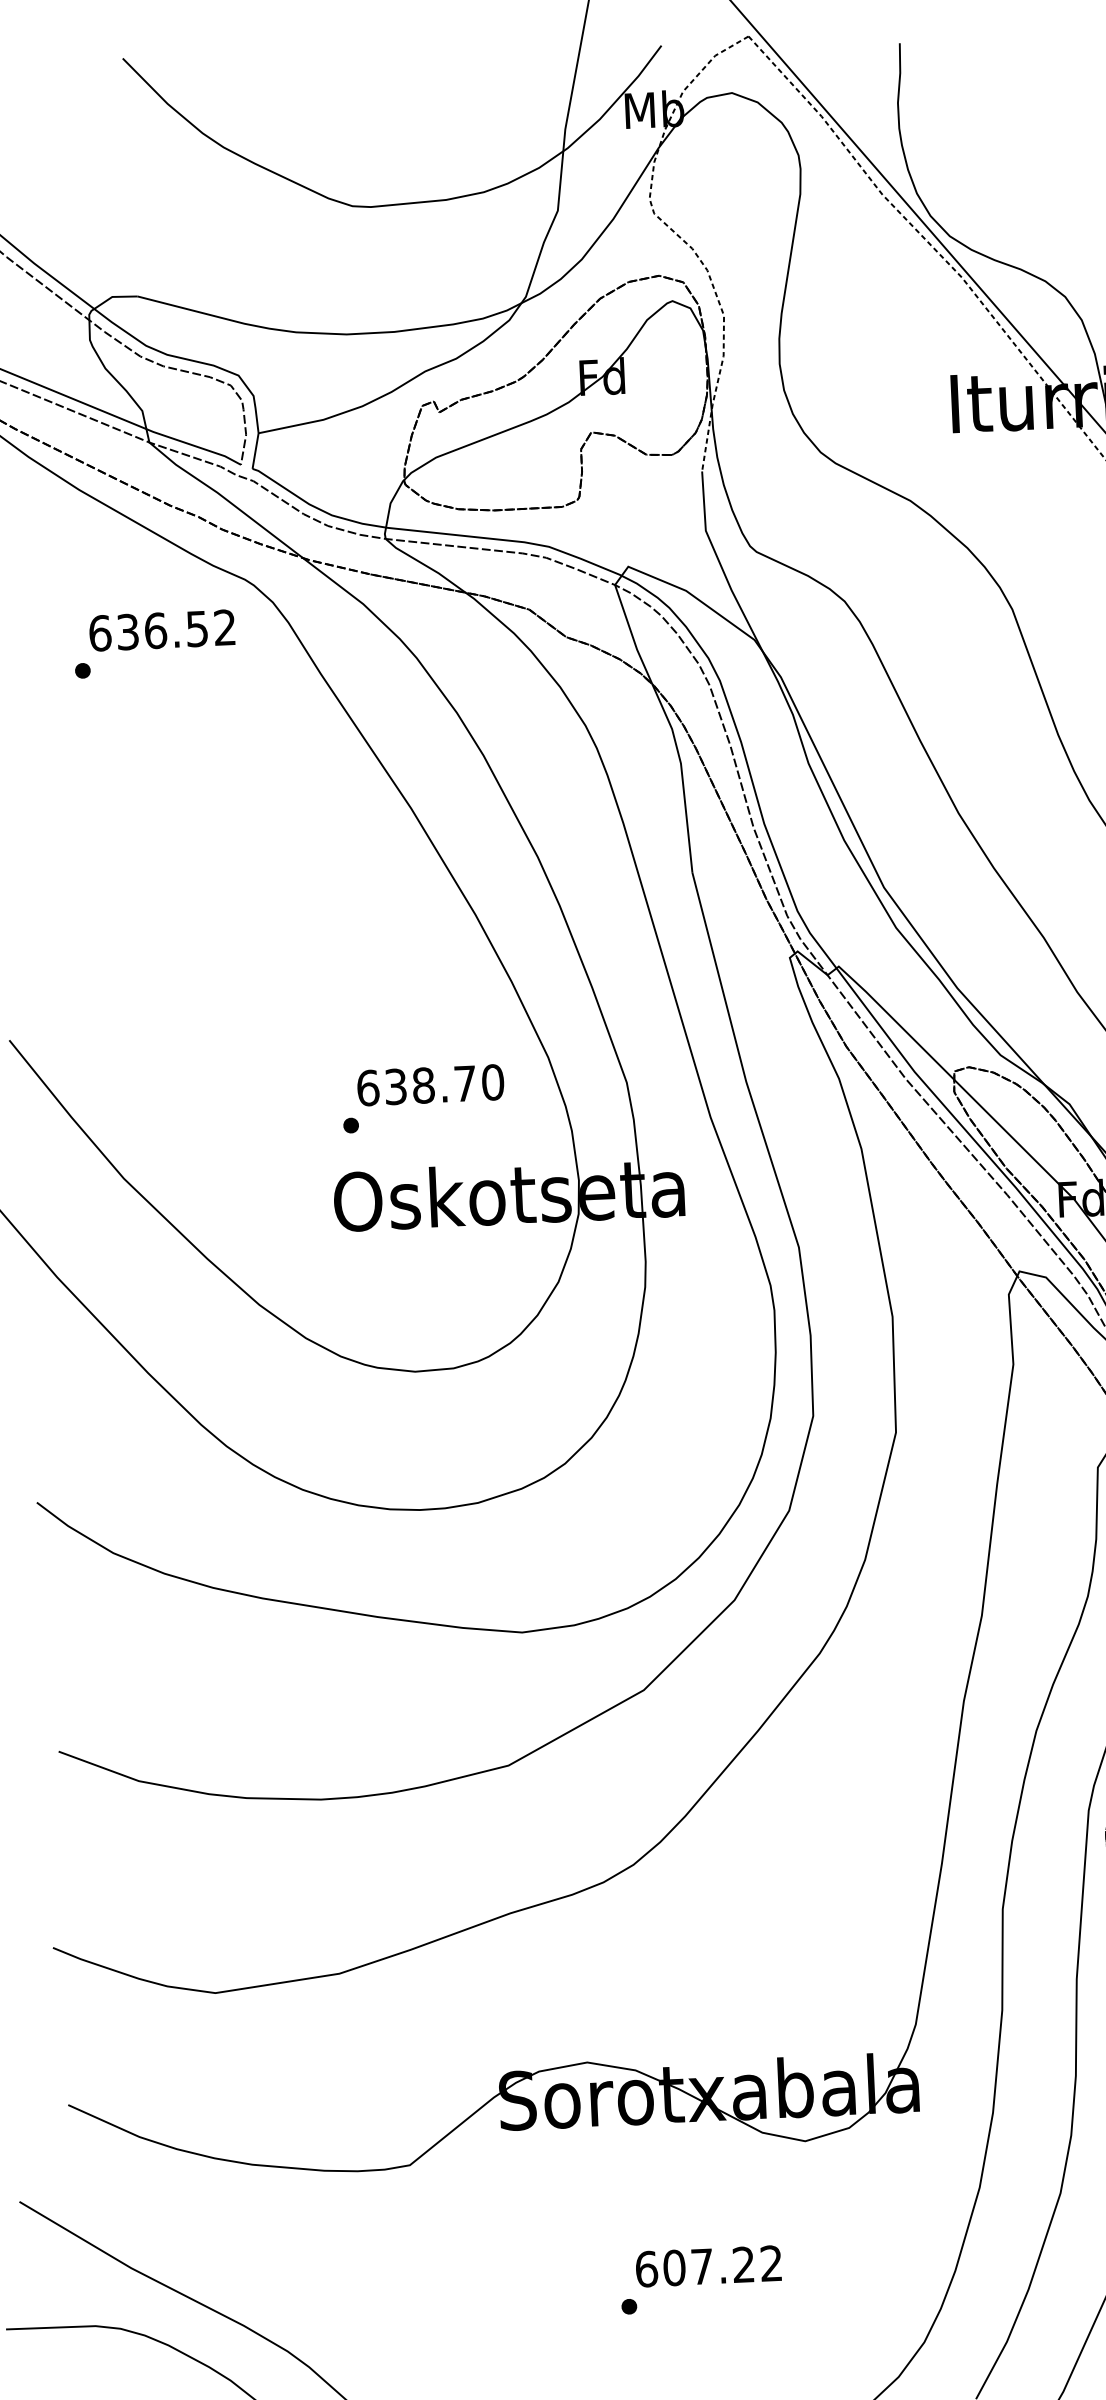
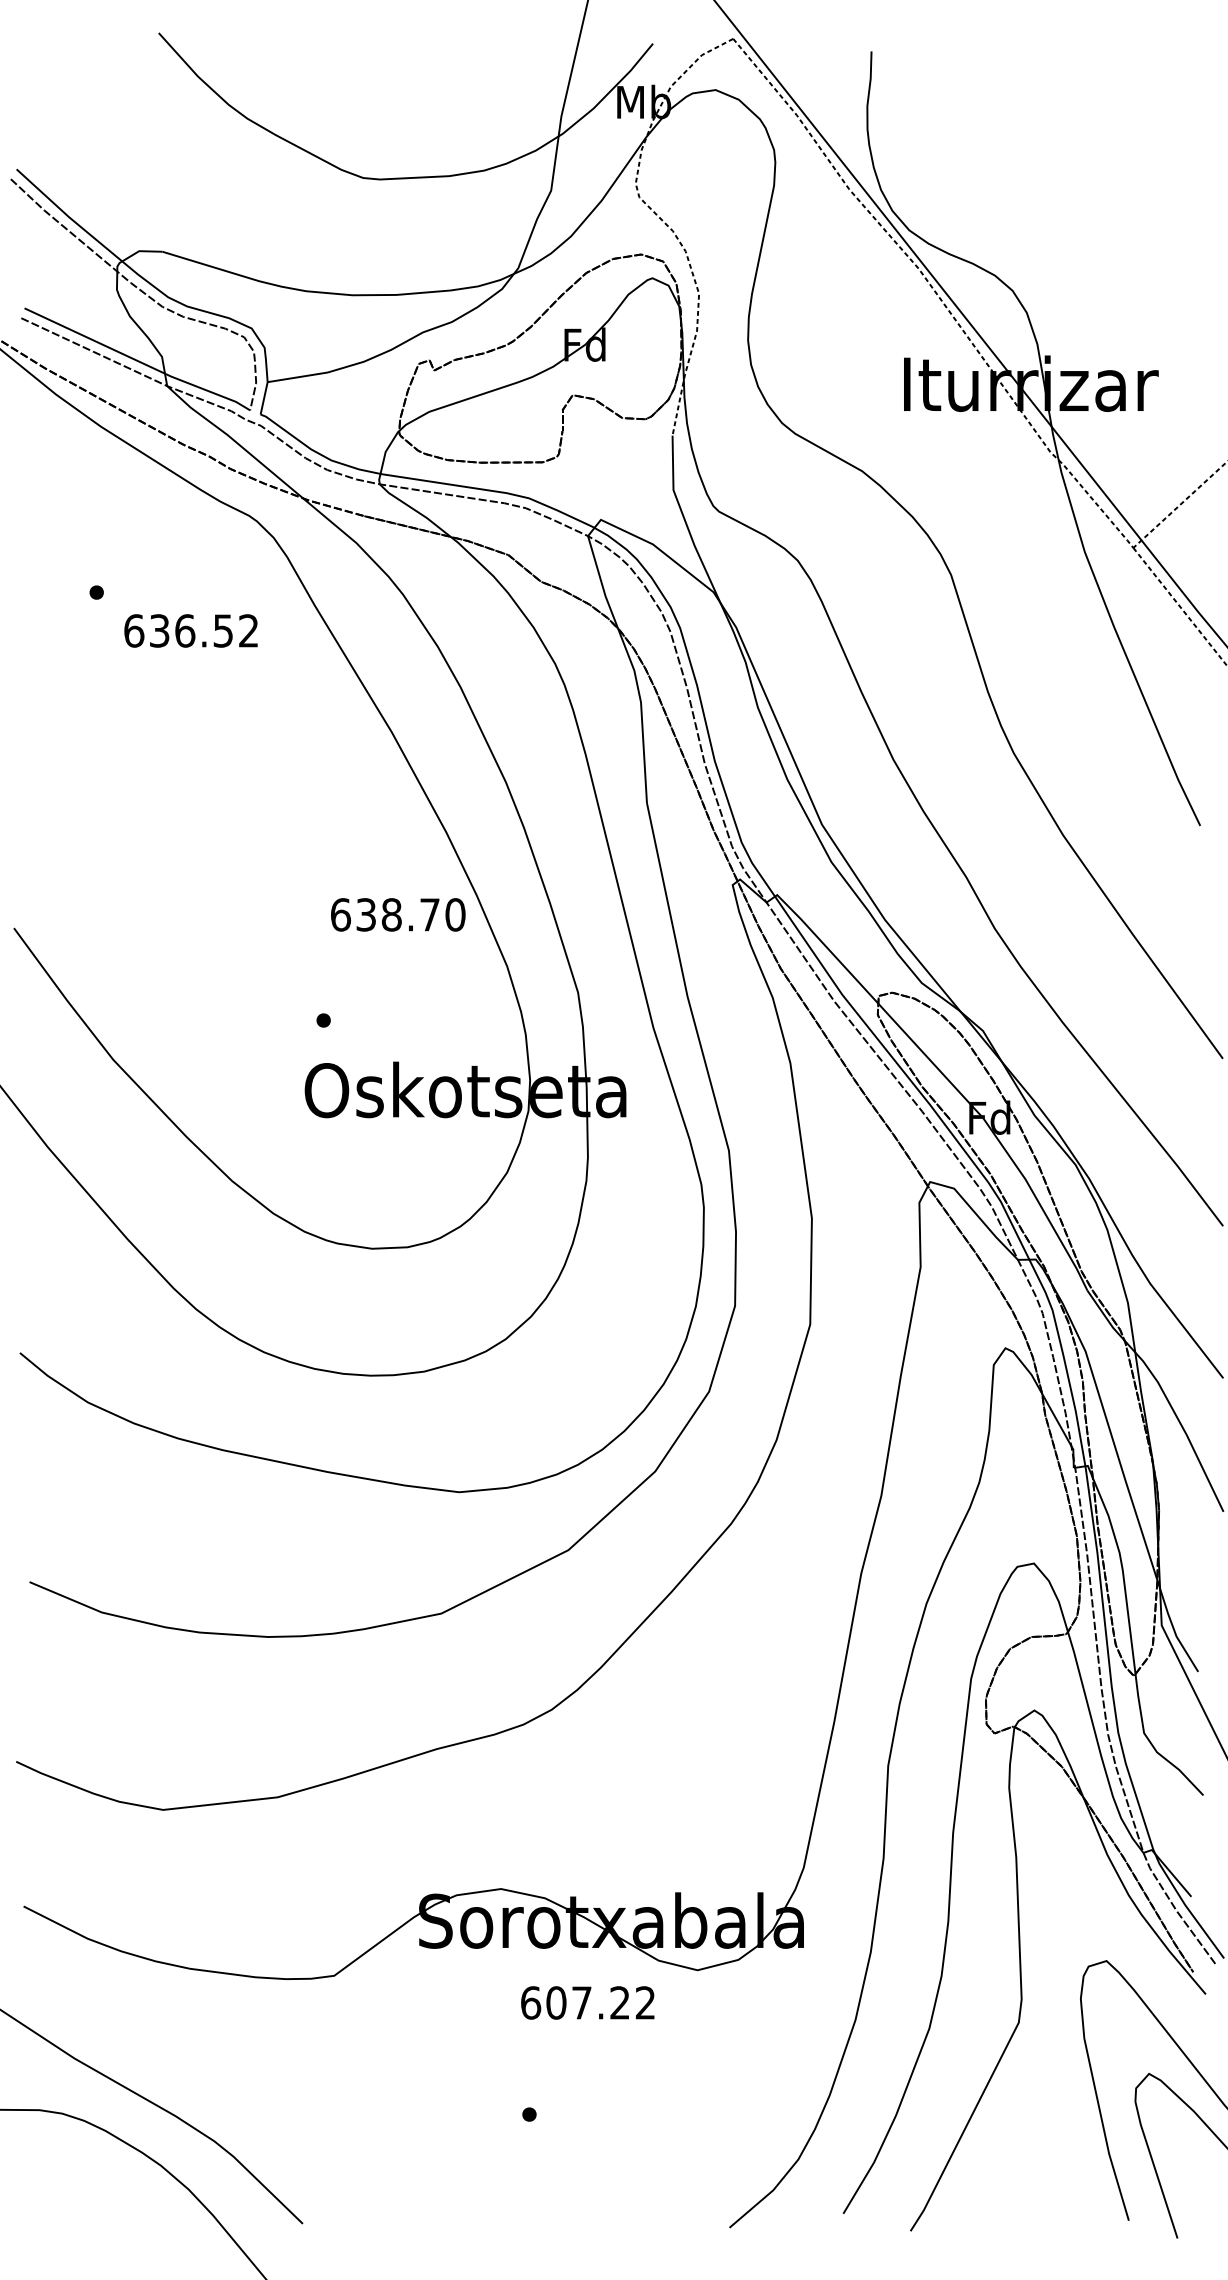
text: (161, 630) -> (190, 630), moved
text: (430, 1084) -> (398, 914), moved
text: (708, 2265) -> (587, 2002), moved

